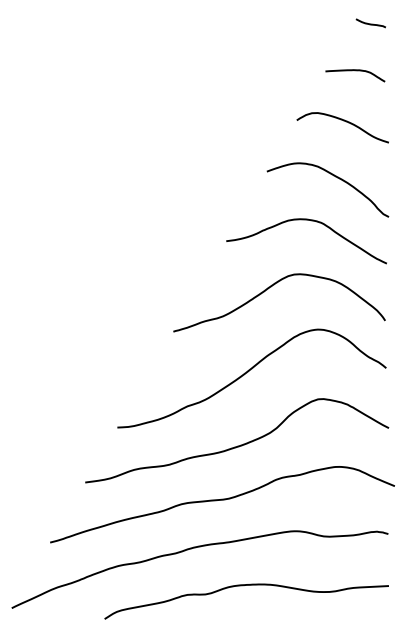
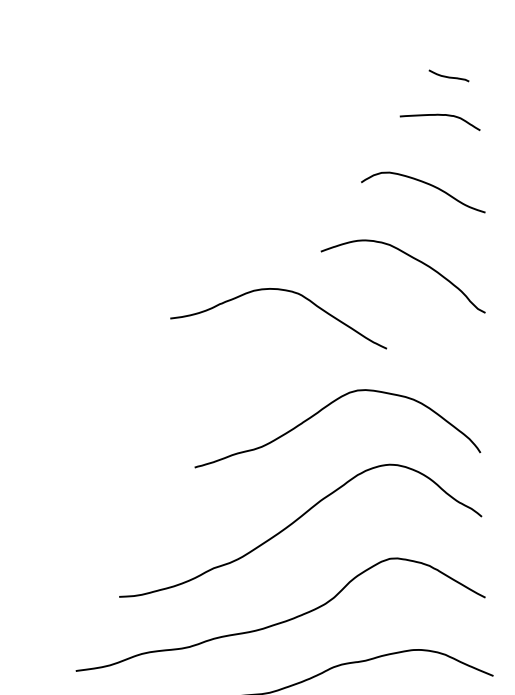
curve: (370, 23) -> (448, 76), moved
curve: (311, 221) -> (285, 291), moved

